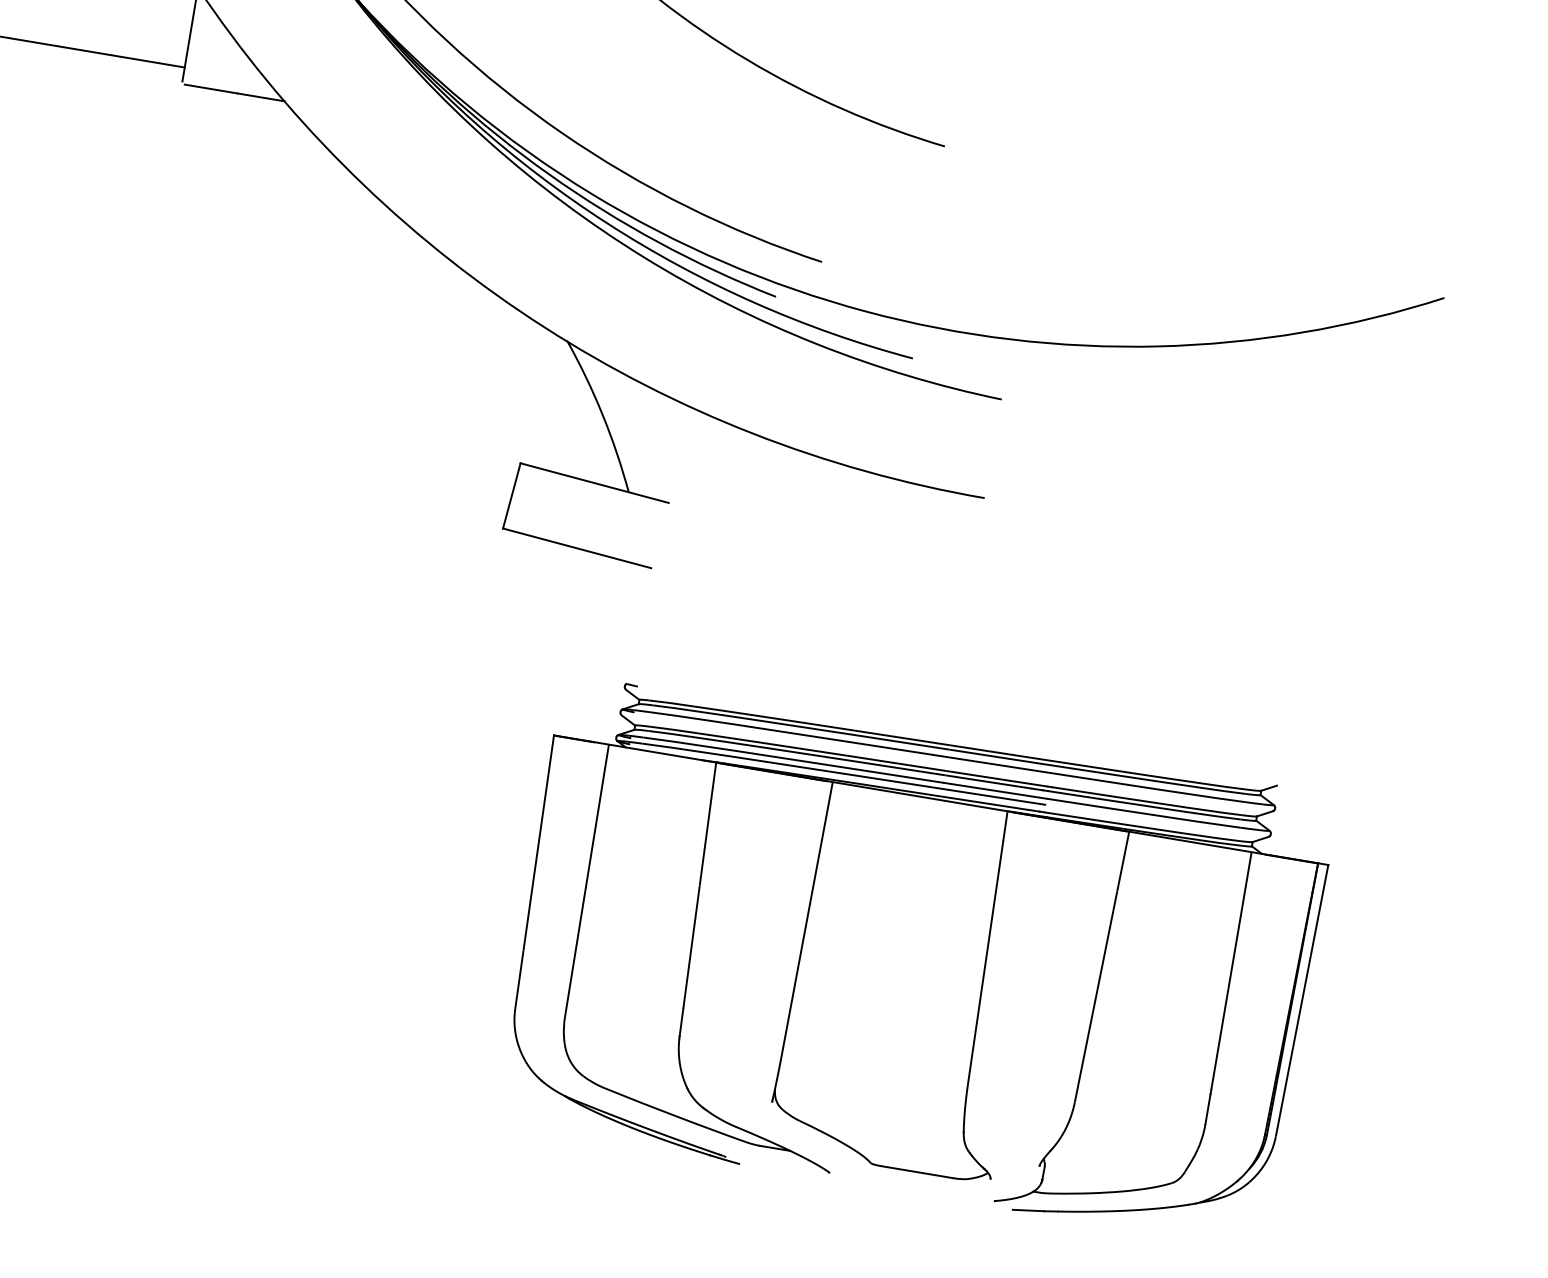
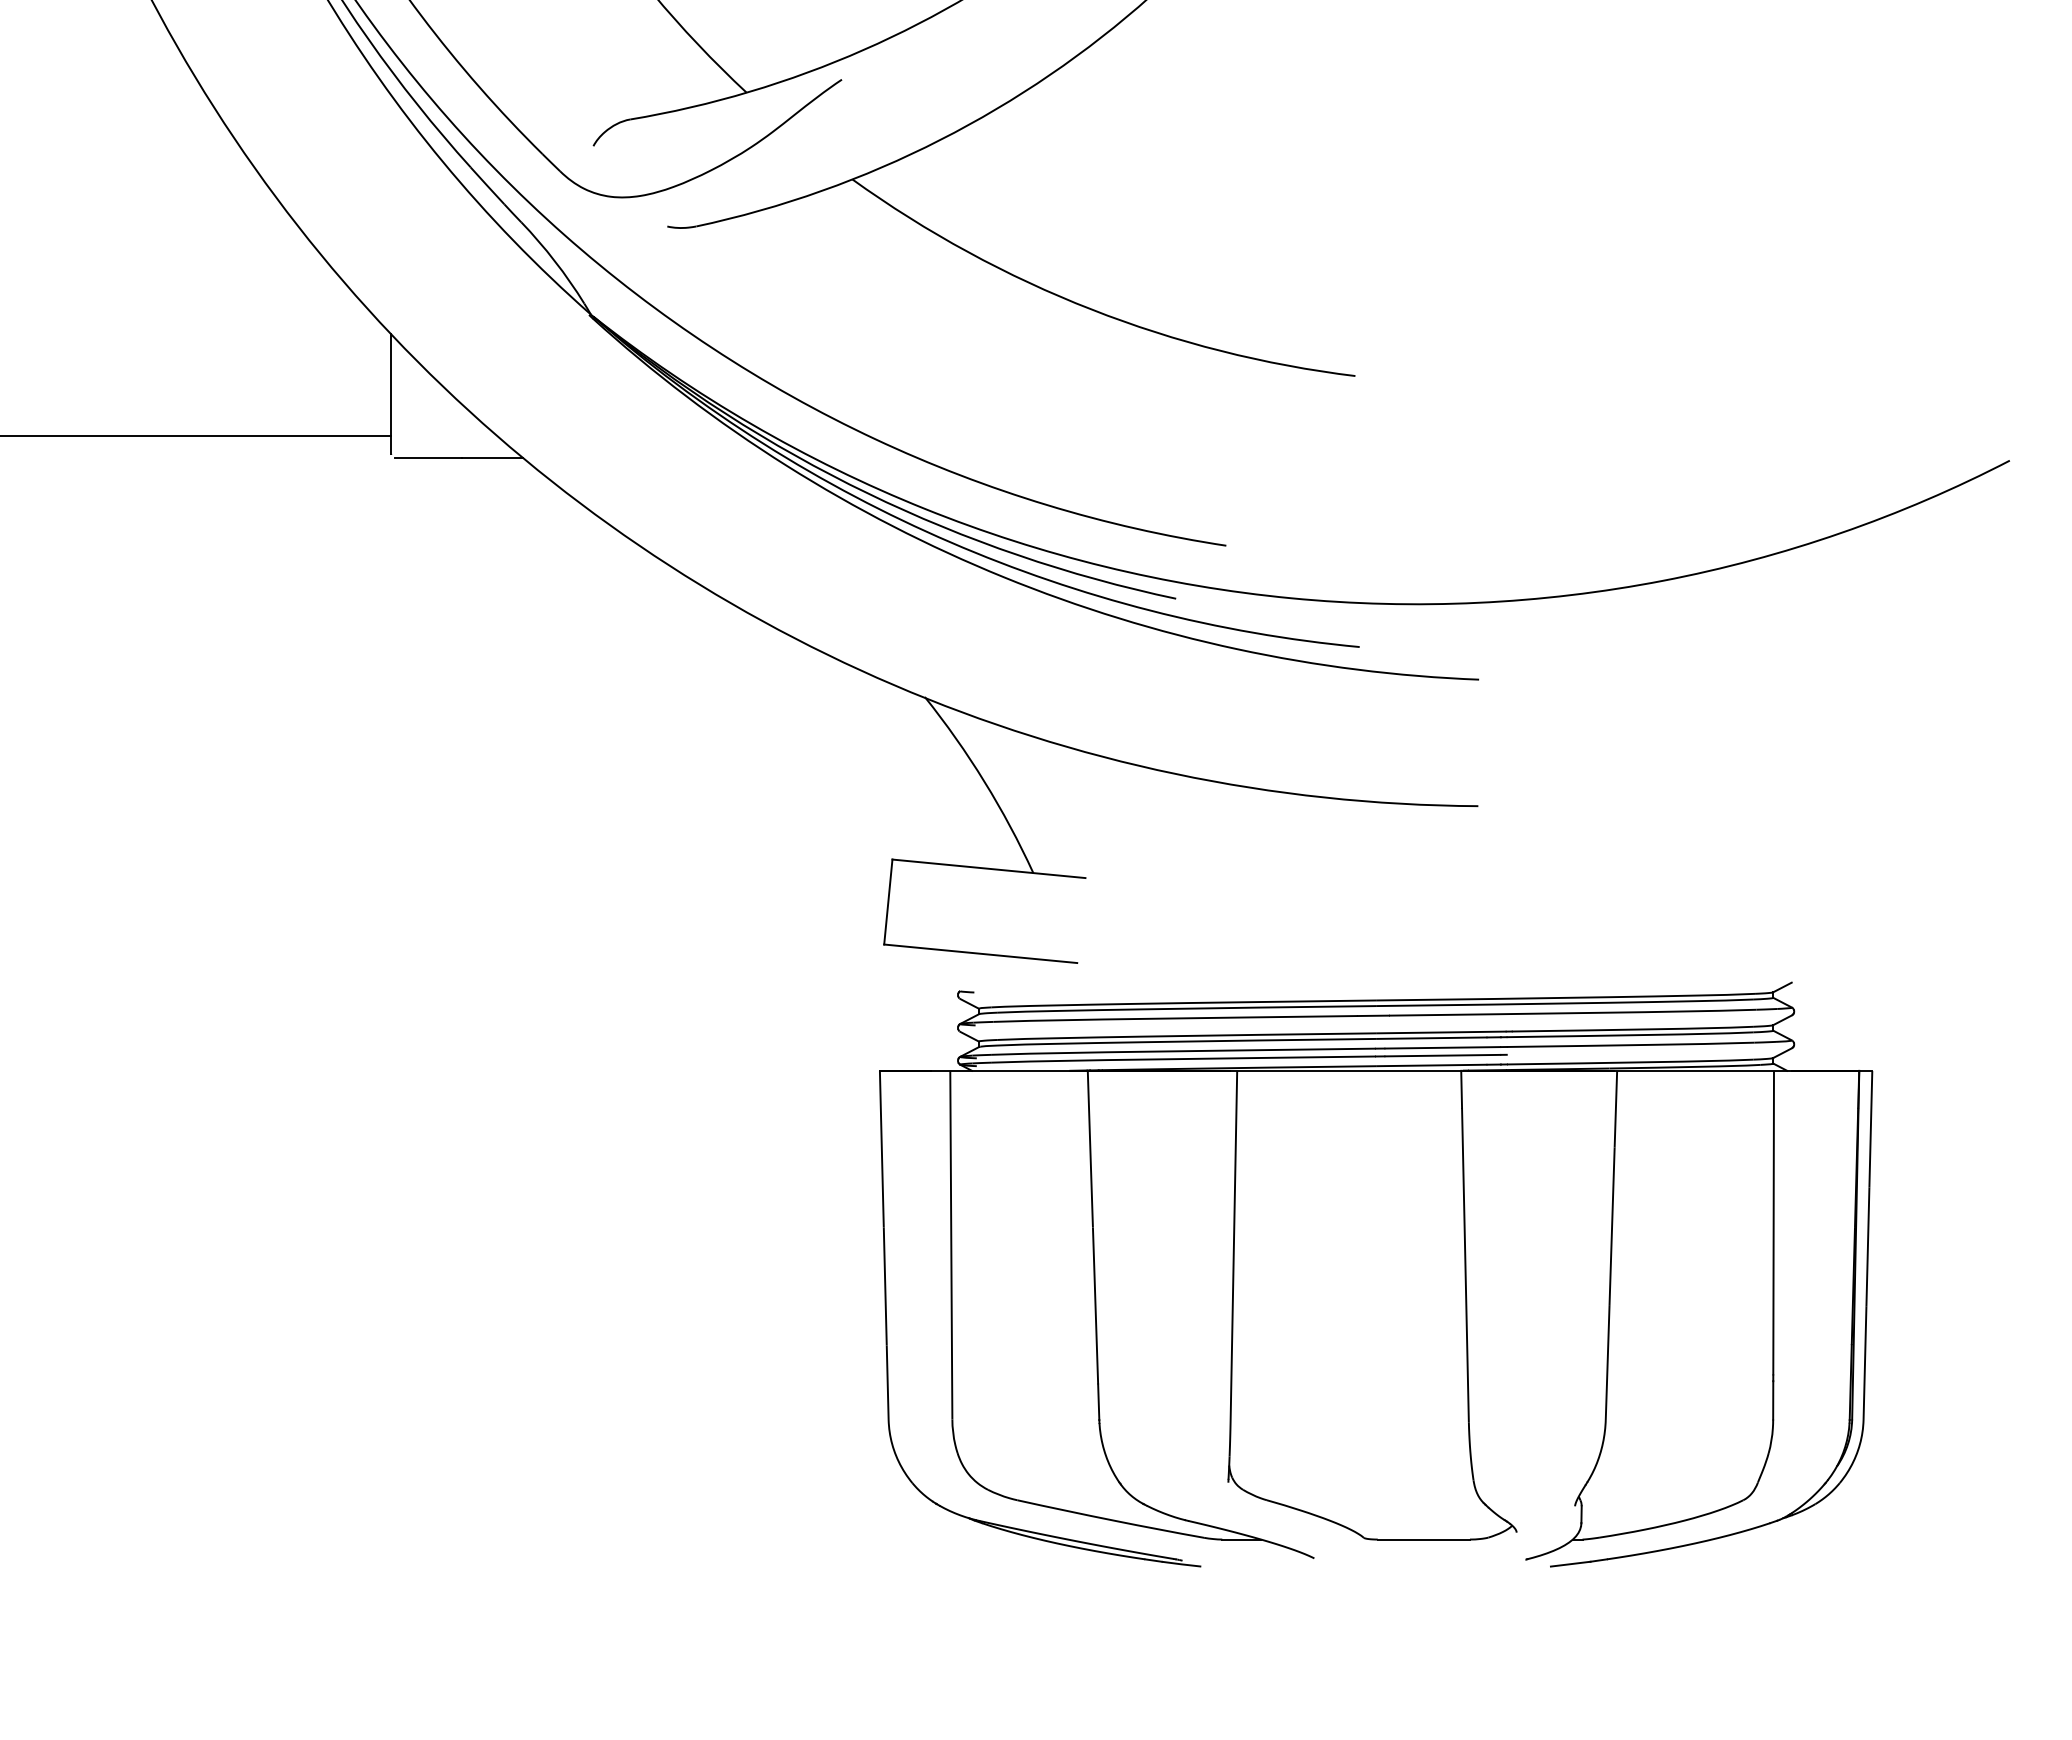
part: (914, 959) -> (1376, 1274), moved

